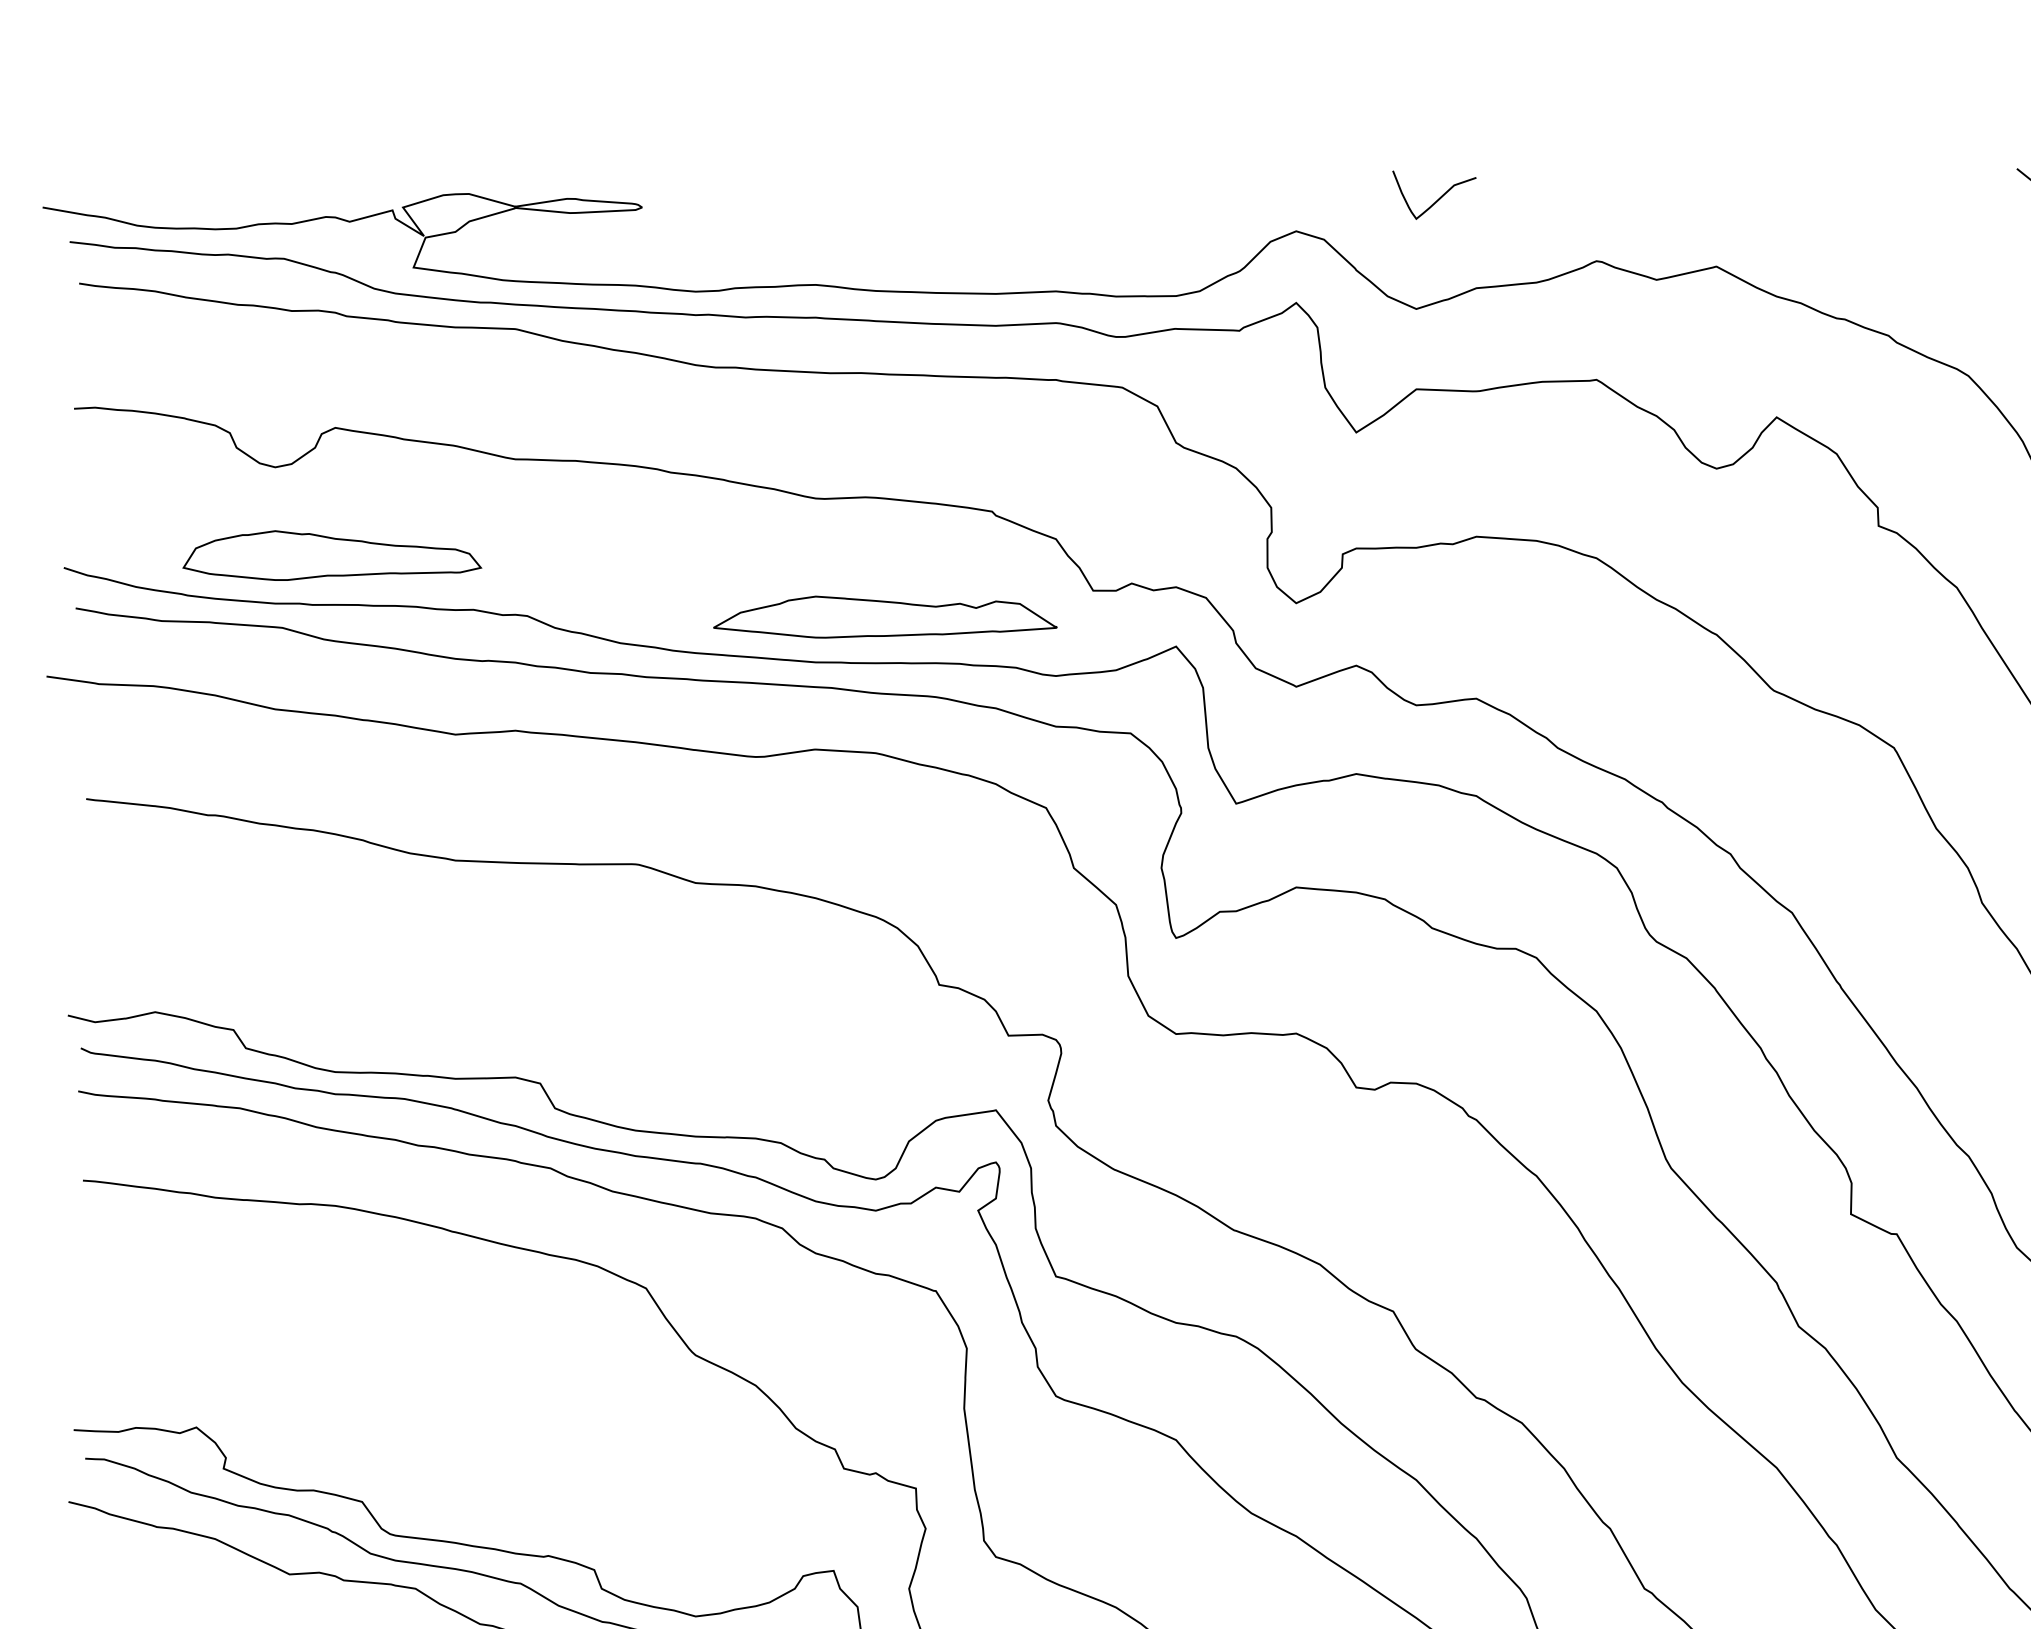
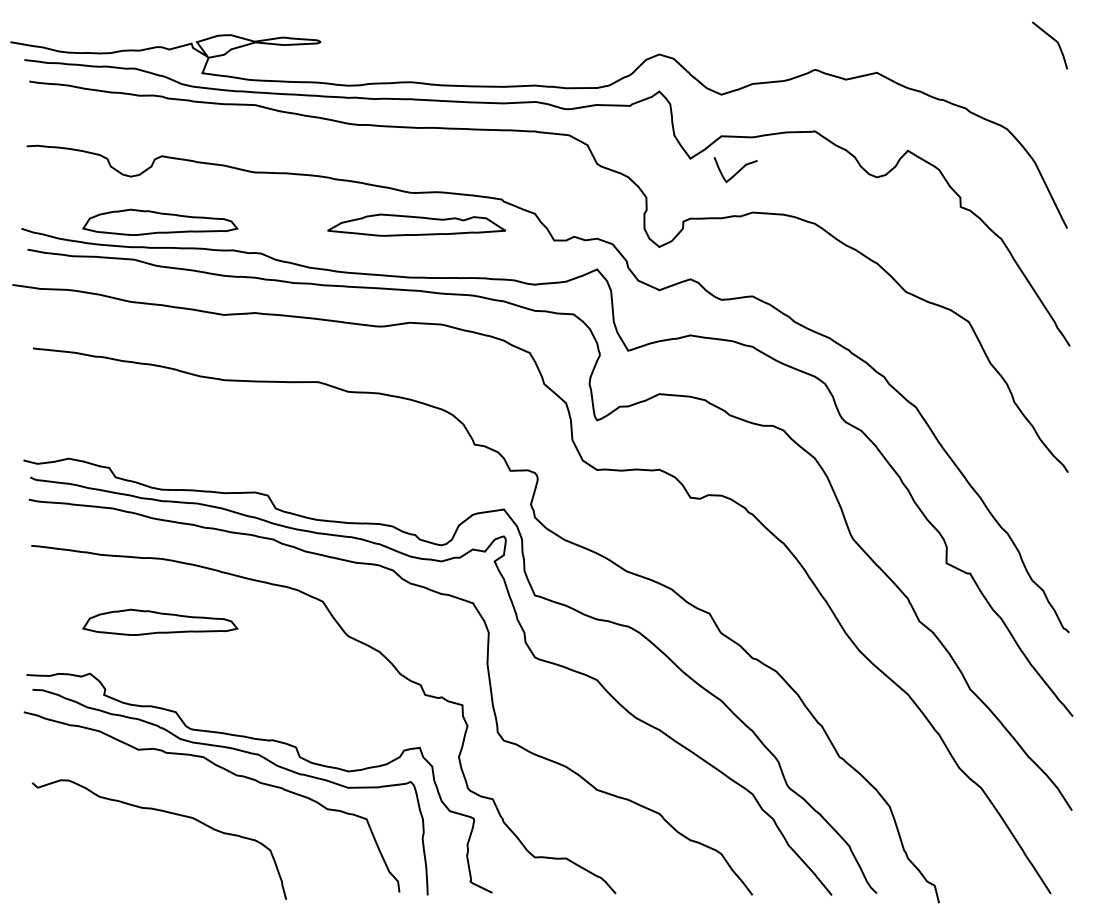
curve: (1437, 198) -> (737, 171), moved
part: (885, 615) -> (416, 224), moved
part: (332, 1326) -> (160, 621), added

